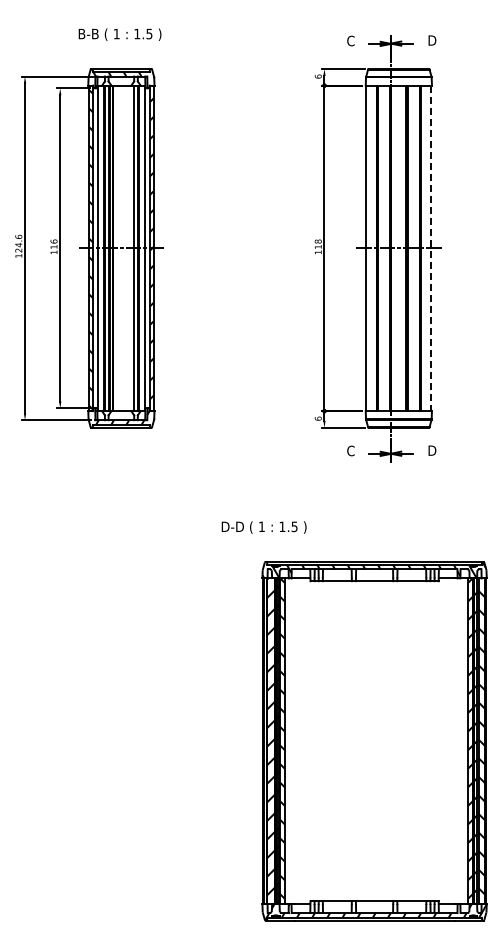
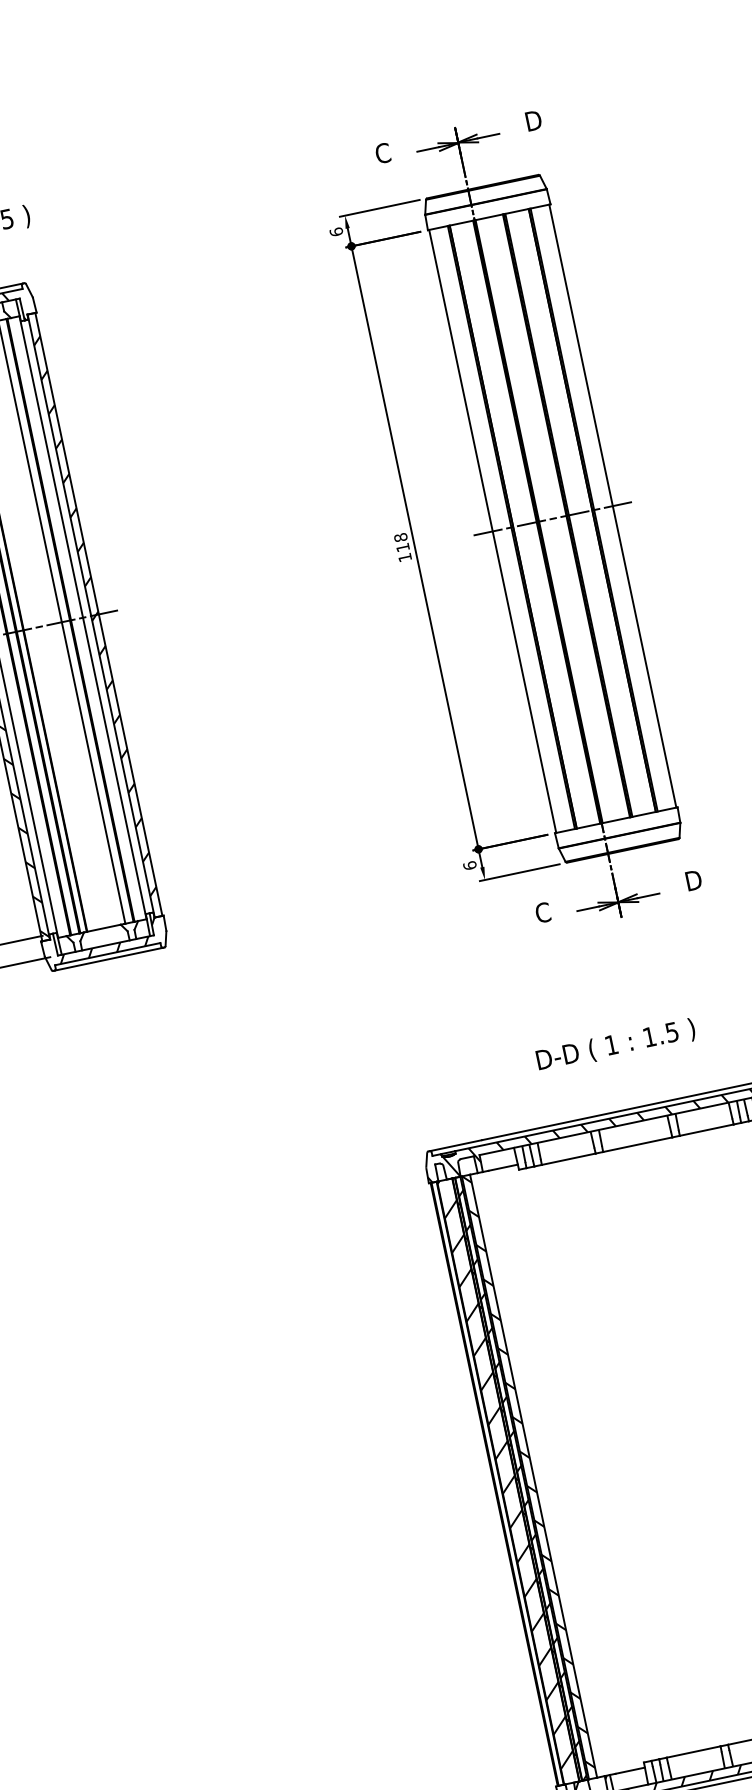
line: (431, 248) -> (613, 506), dashed -> solid
text: (263, 527) -> (614, 1045), moved

